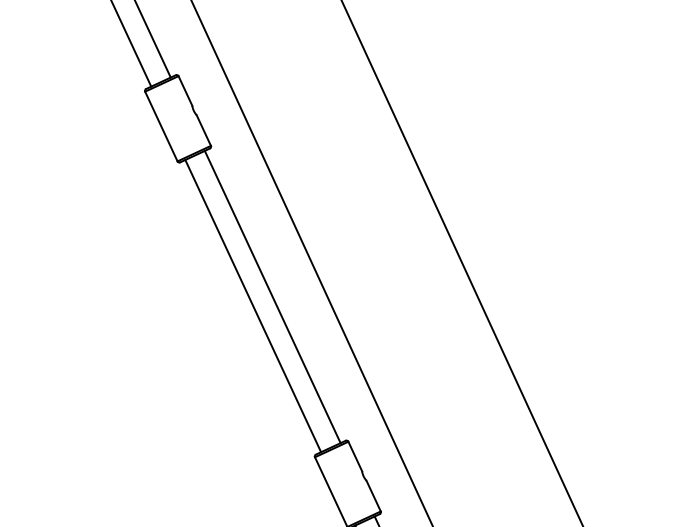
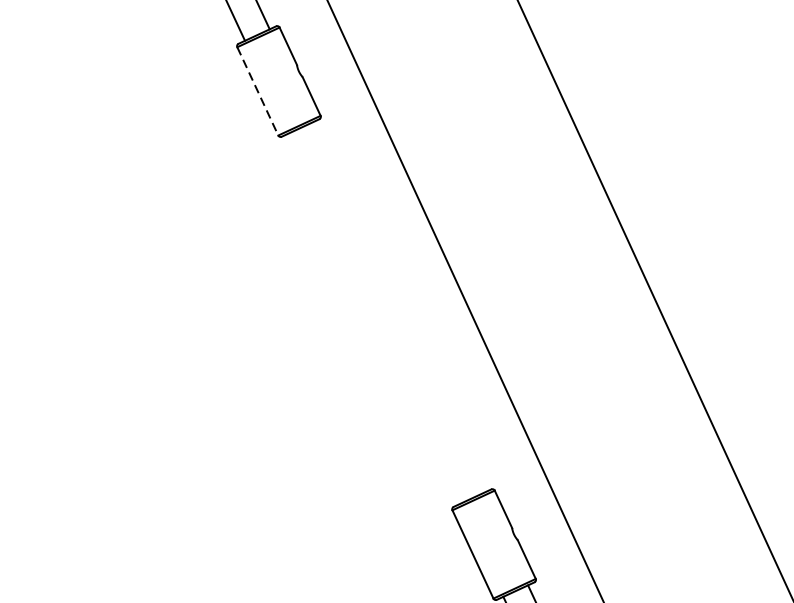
line: (161, 127) -> (258, 92), solid -> dashed
line: (272, 296) -> (398, 306), removed
line: (253, 306) -> (374, 319), removed

